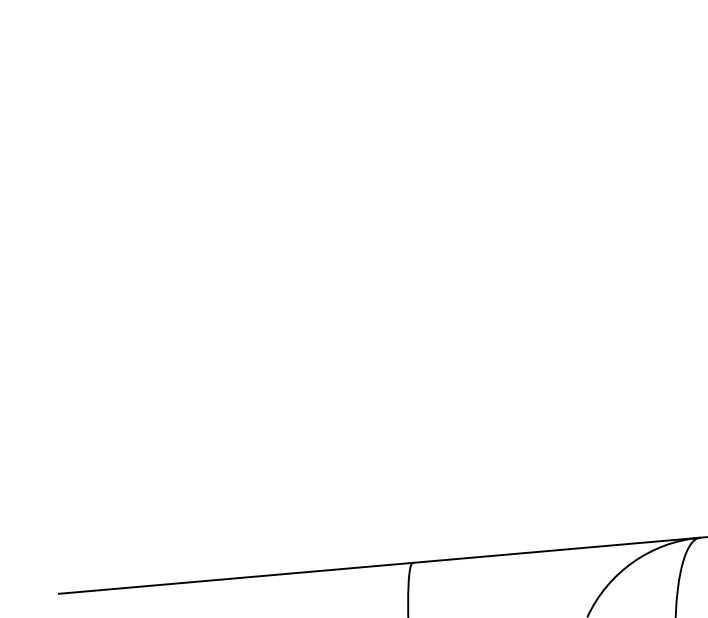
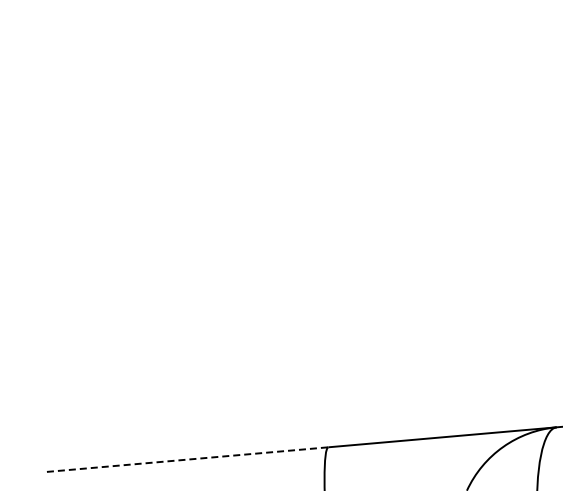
line: (237, 578) -> (188, 459), solid -> dashed

